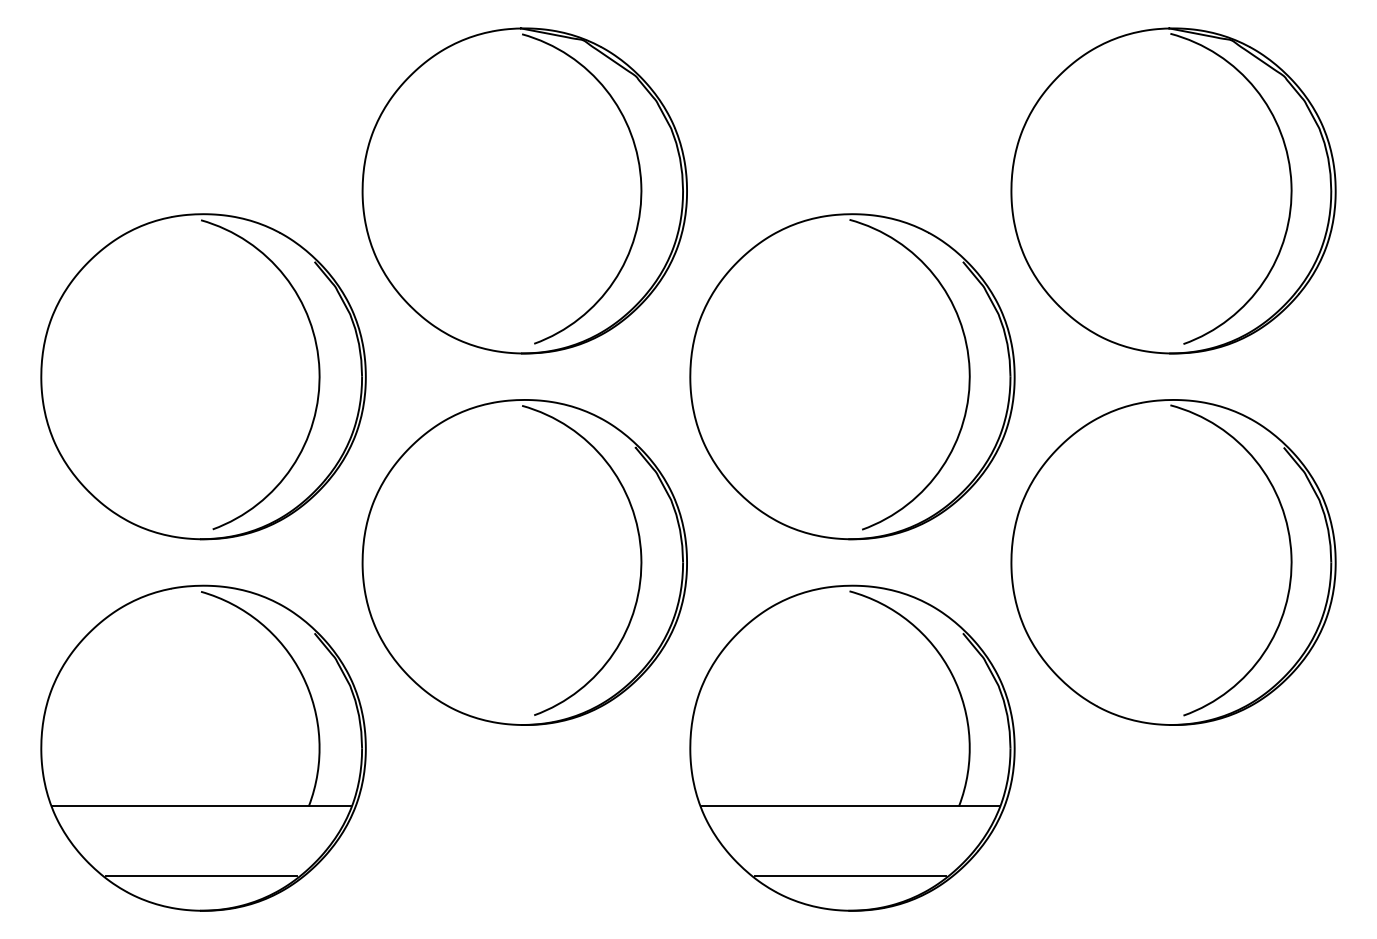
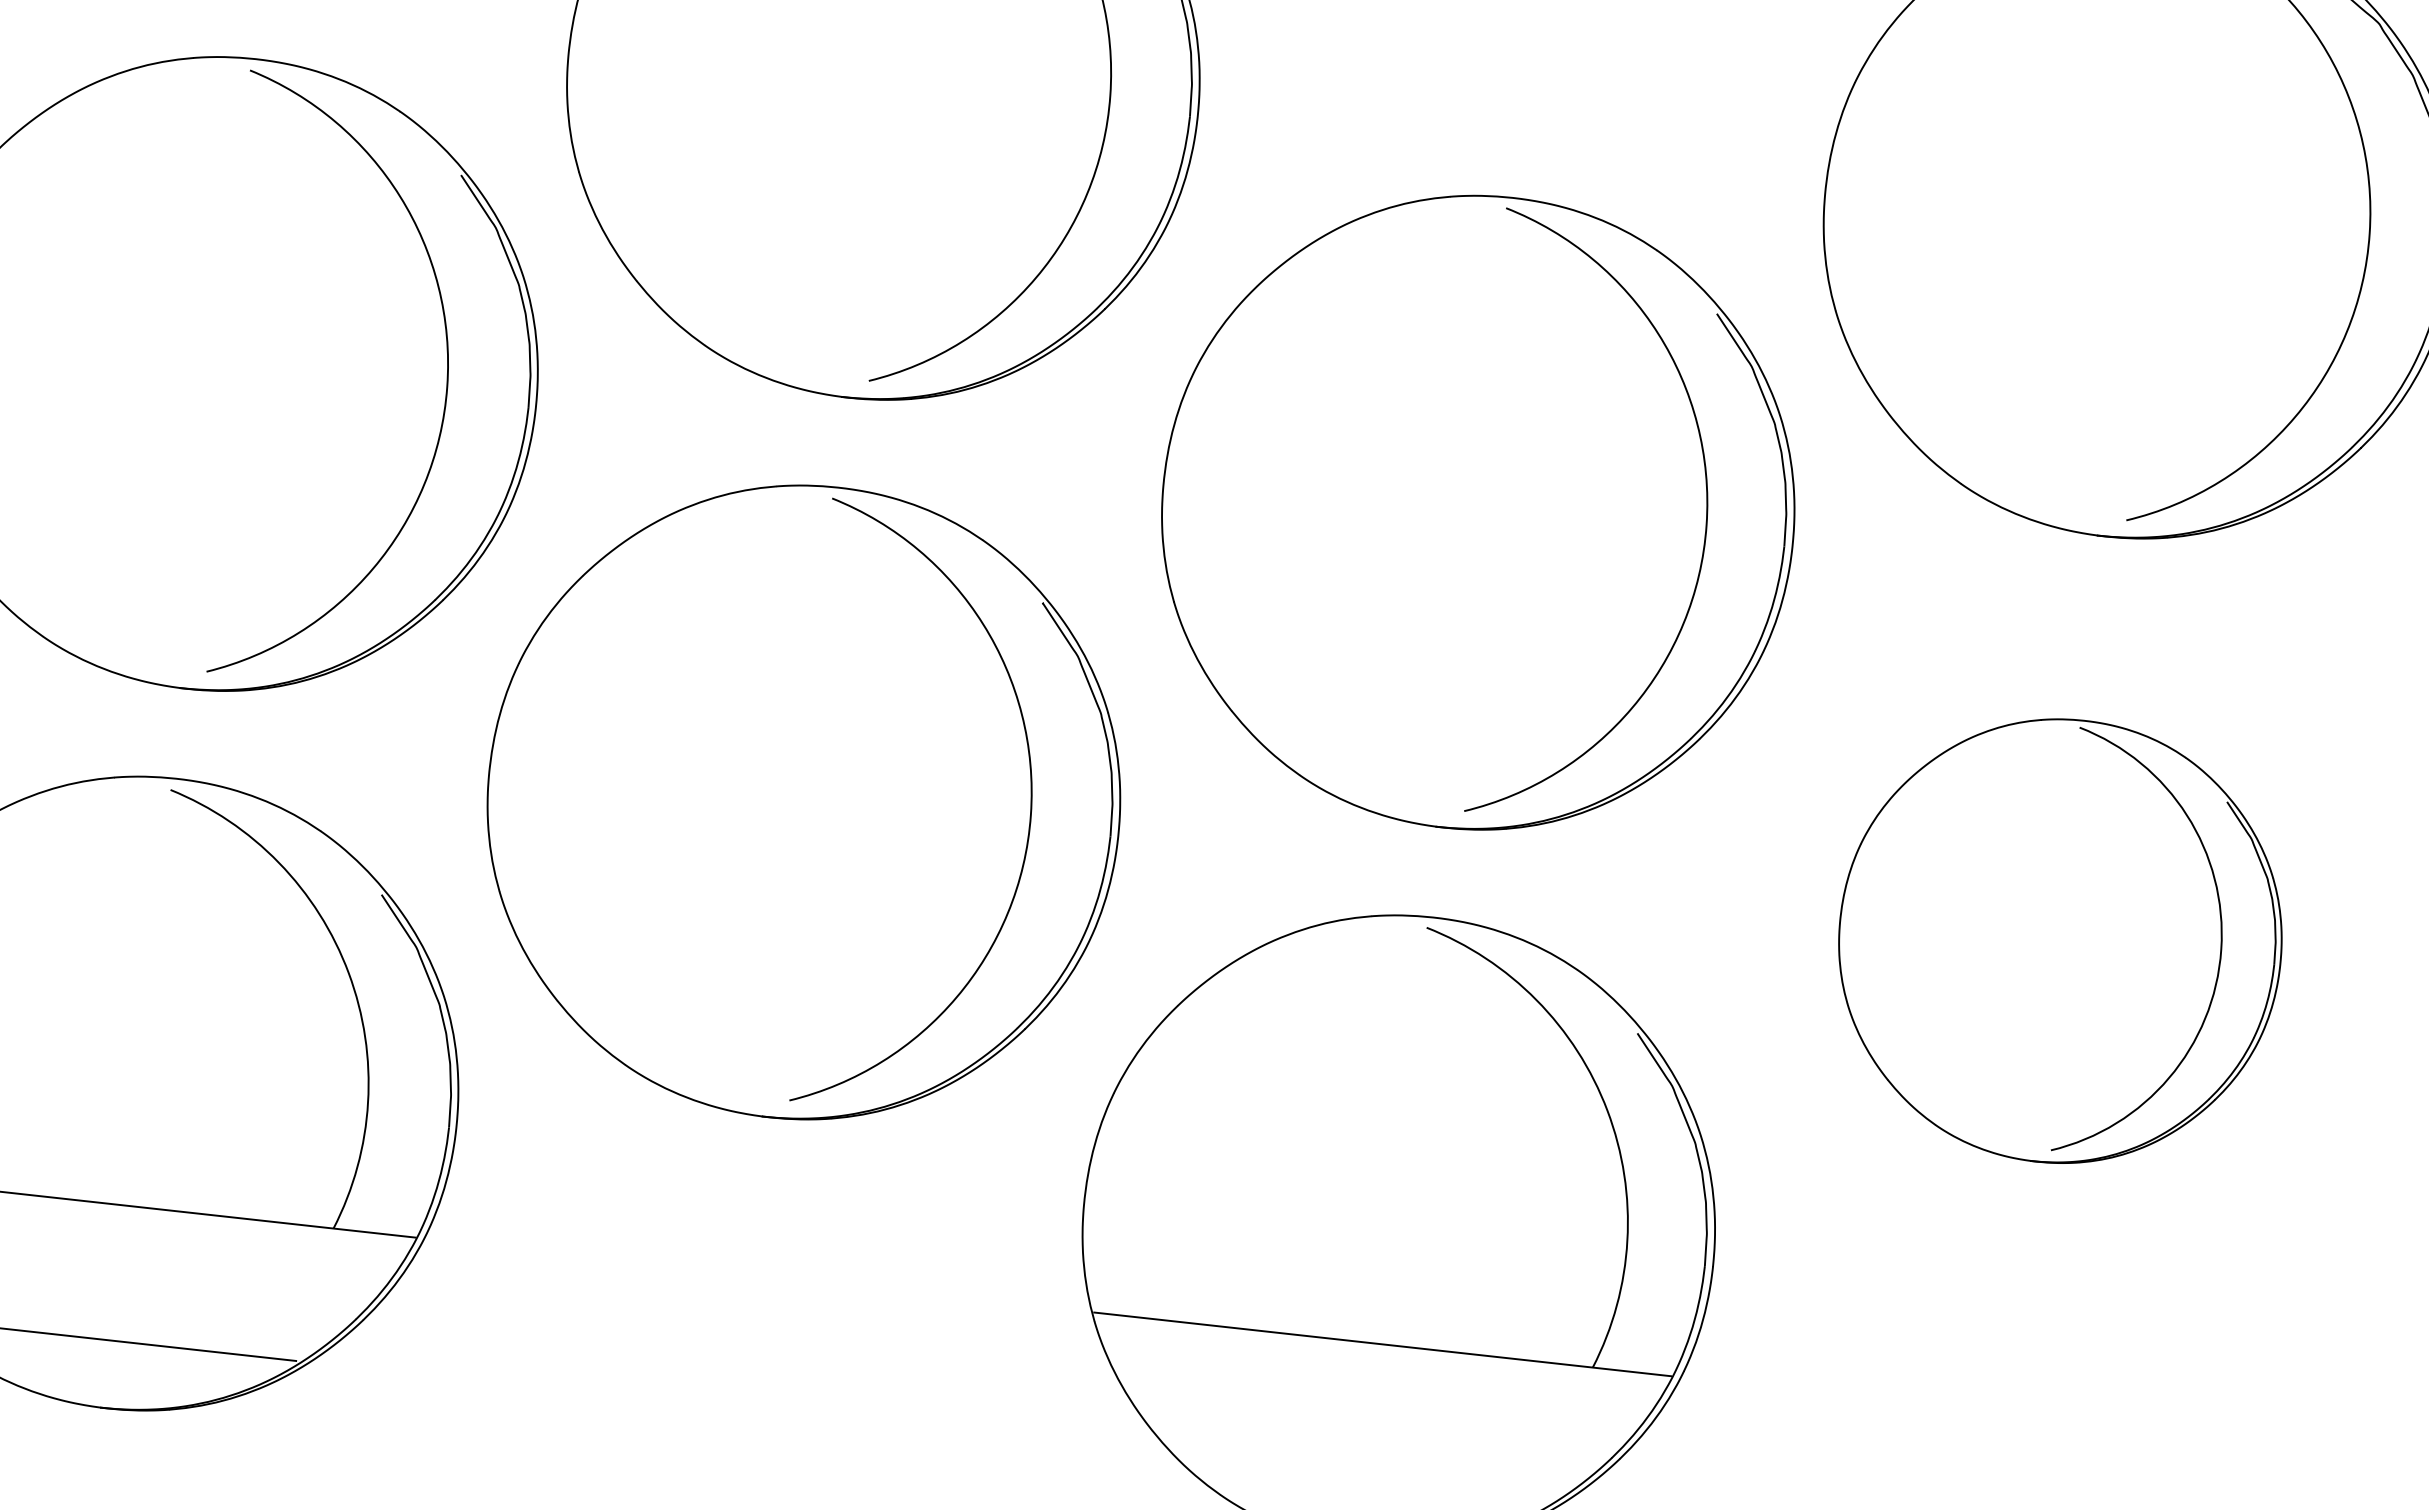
part: (1173, 562) -> (2060, 941), size x0.7
line: (850, 875) -> (1367, 1478), removed

